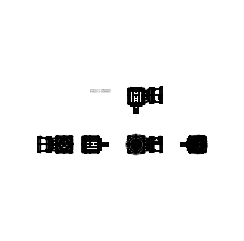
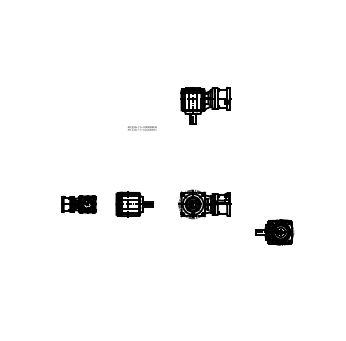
part: (144, 100) -> (205, 105), moved
part: (55, 144) -> (78, 204), size x0.7
part: (193, 144) -> (274, 232), moved

